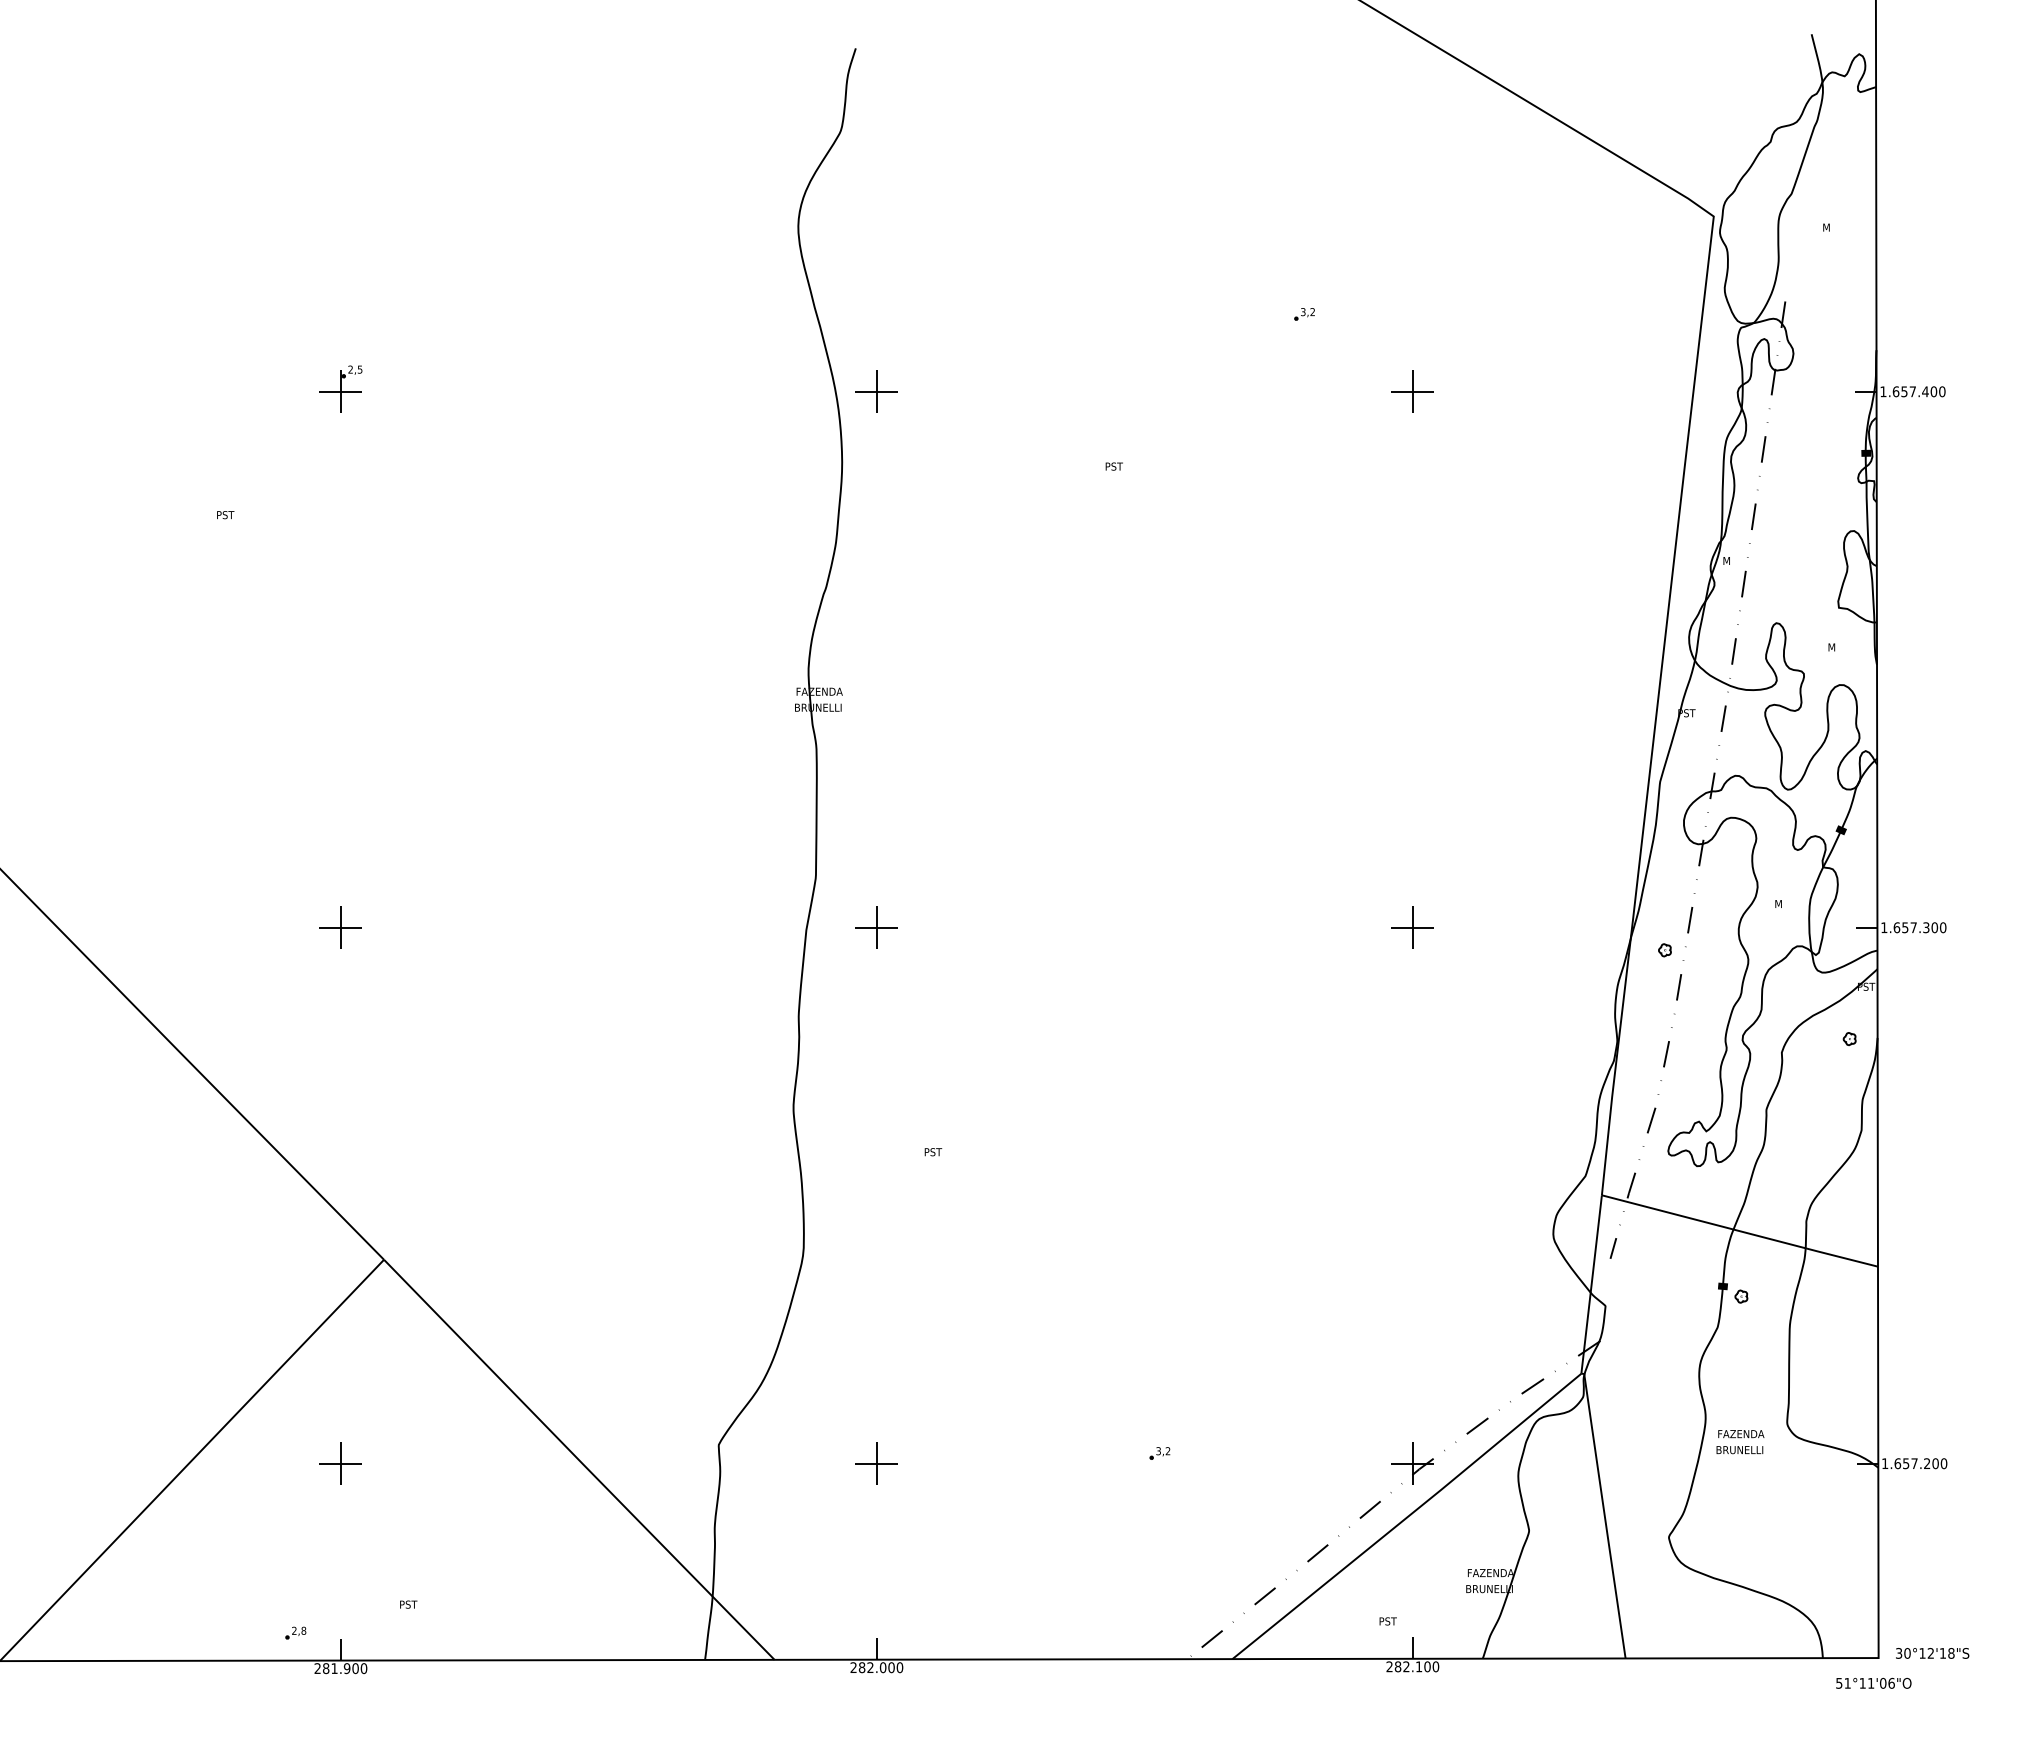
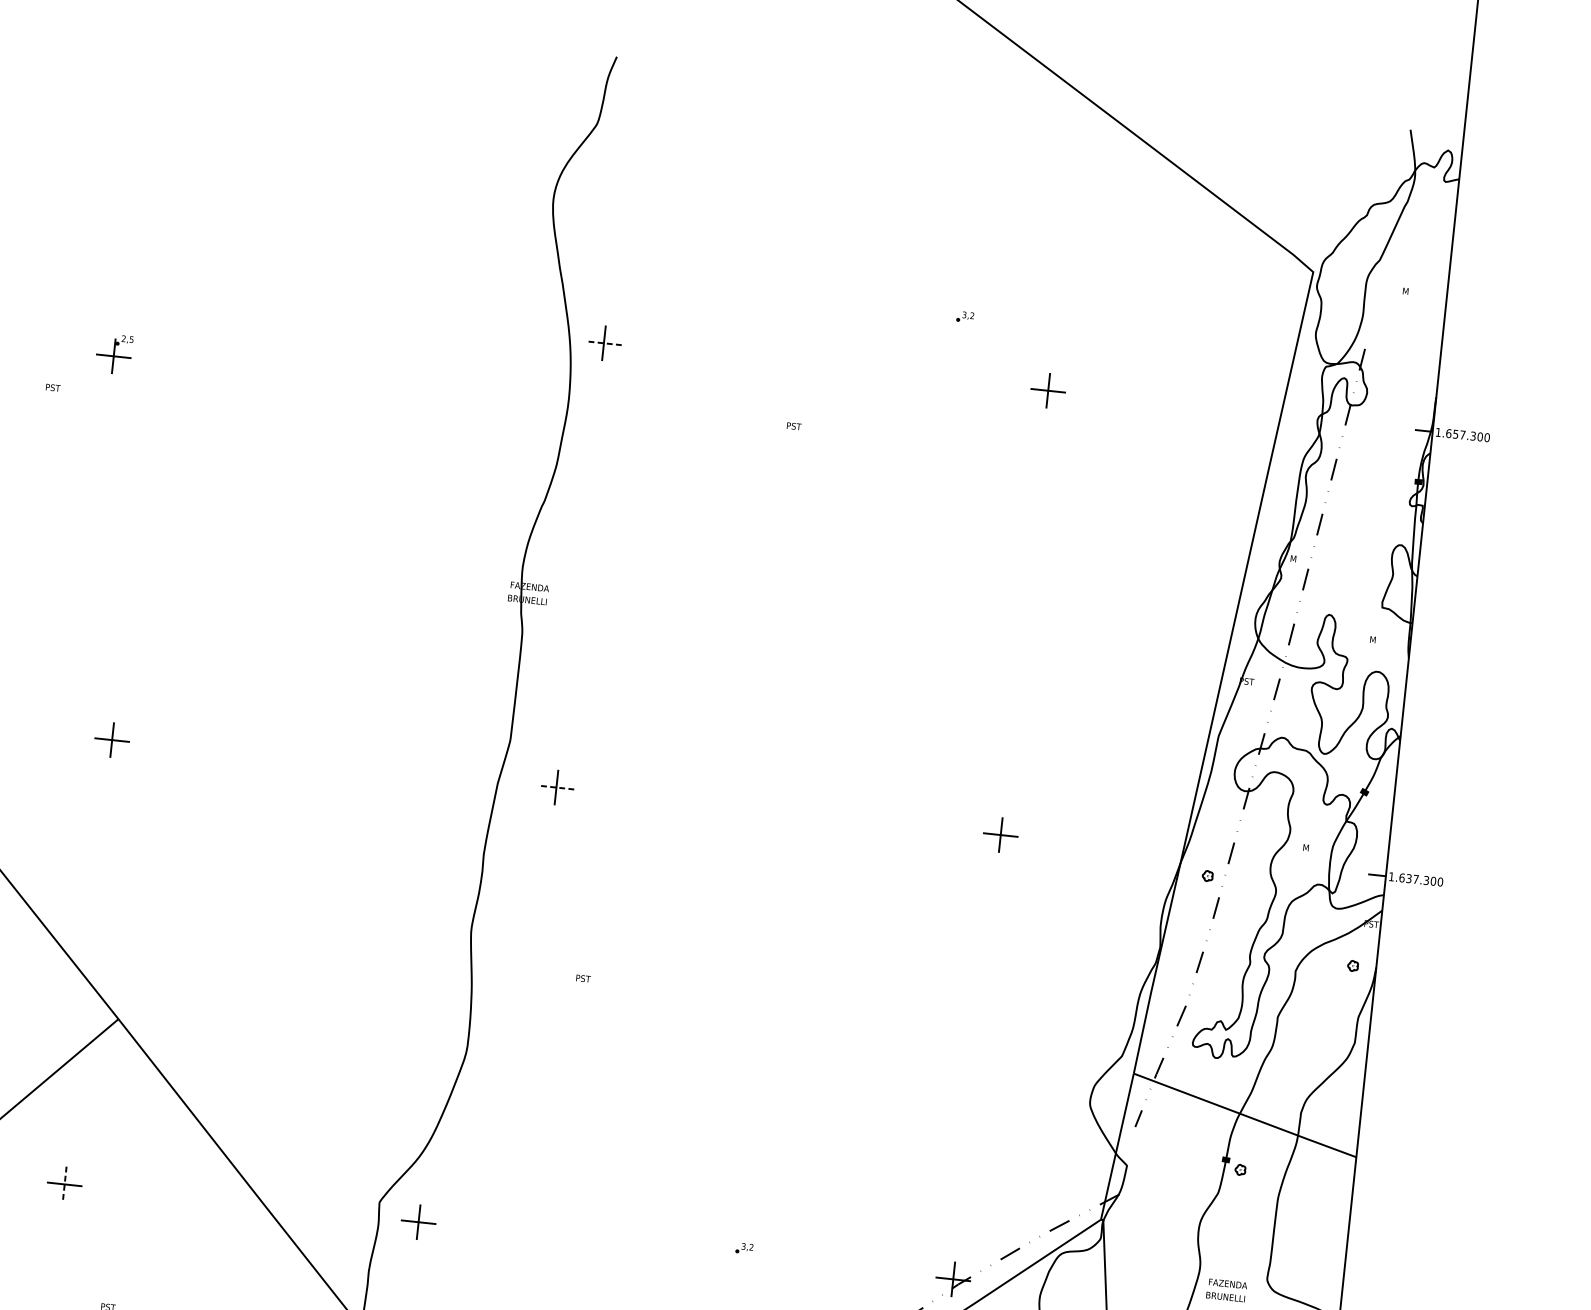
part: (340, 388) -> (113, 353), moved
line: (876, 391) -> (603, 343), solid -> dashed
text: (1925, 391) -> (1473, 435), 1.657.400 -> 1.657.300
line: (876, 927) -> (556, 787), solid -> dashed
text: (1905, 927) -> (1409, 878), 1.657.300 -> 1.637.300
part: (876, 1463) -> (418, 1222), moved
line: (340, 1464) -> (64, 1185), solid -> dashed

